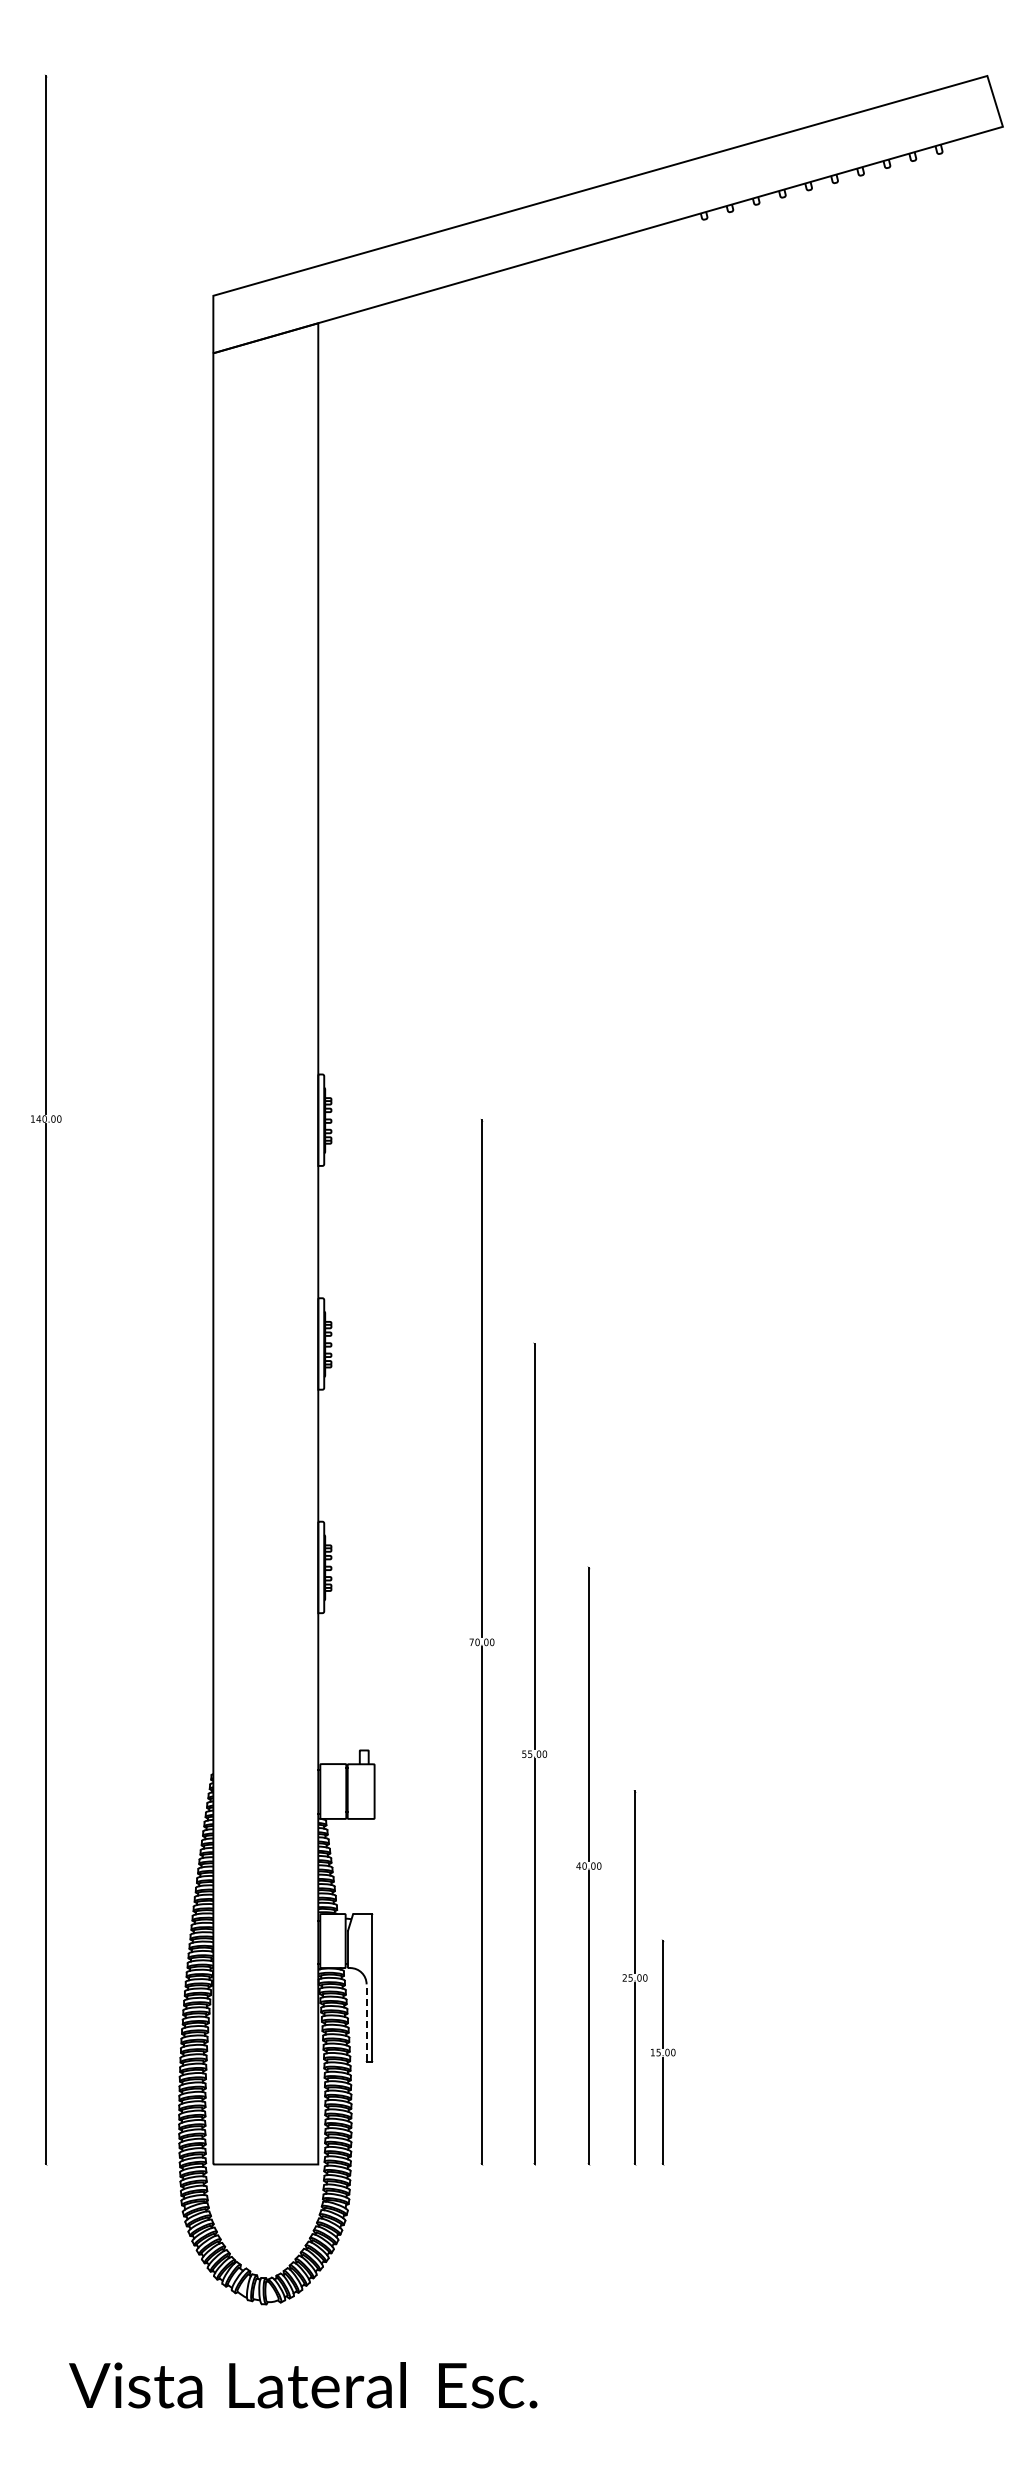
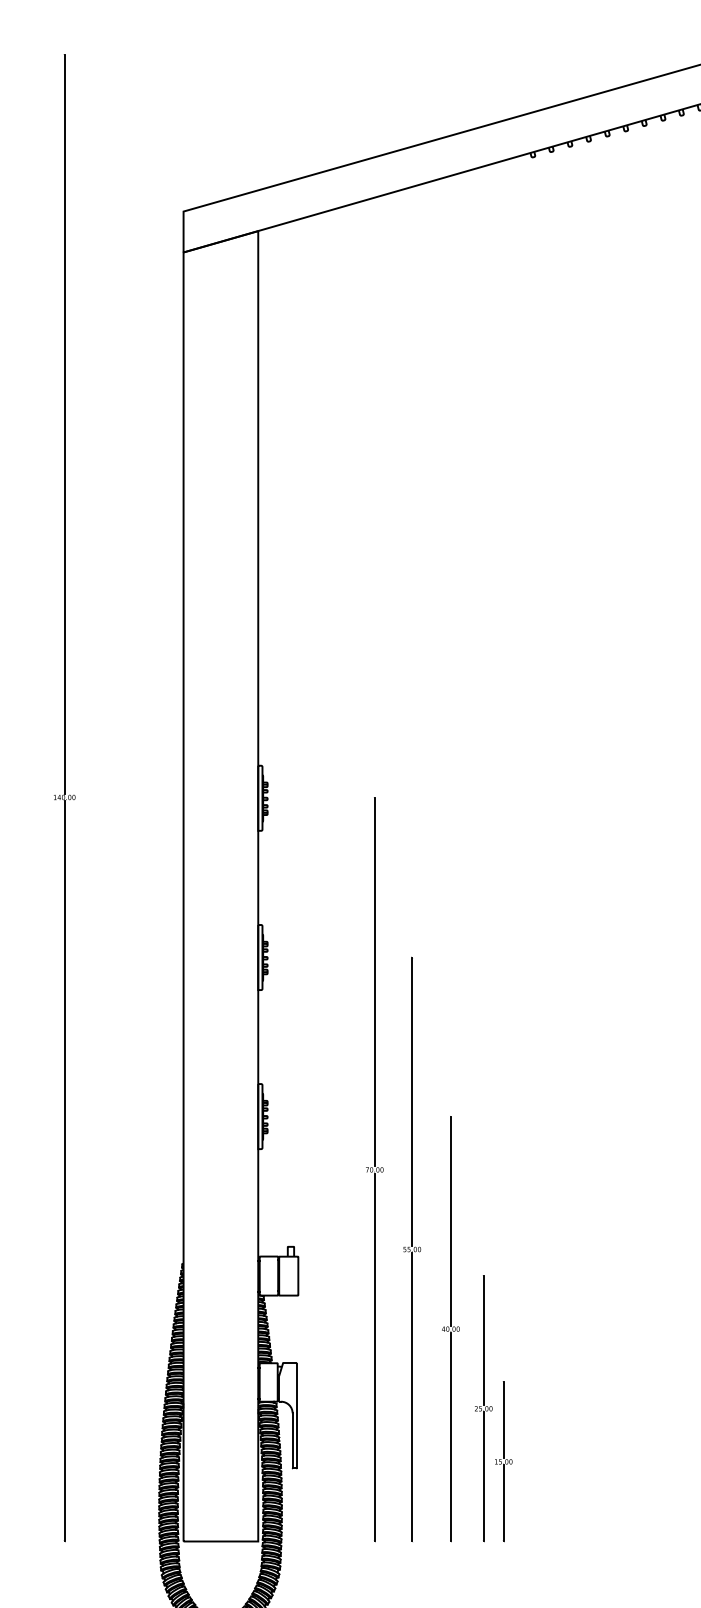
line: (366, 2022) -> (292, 1440), dashed -> solid

